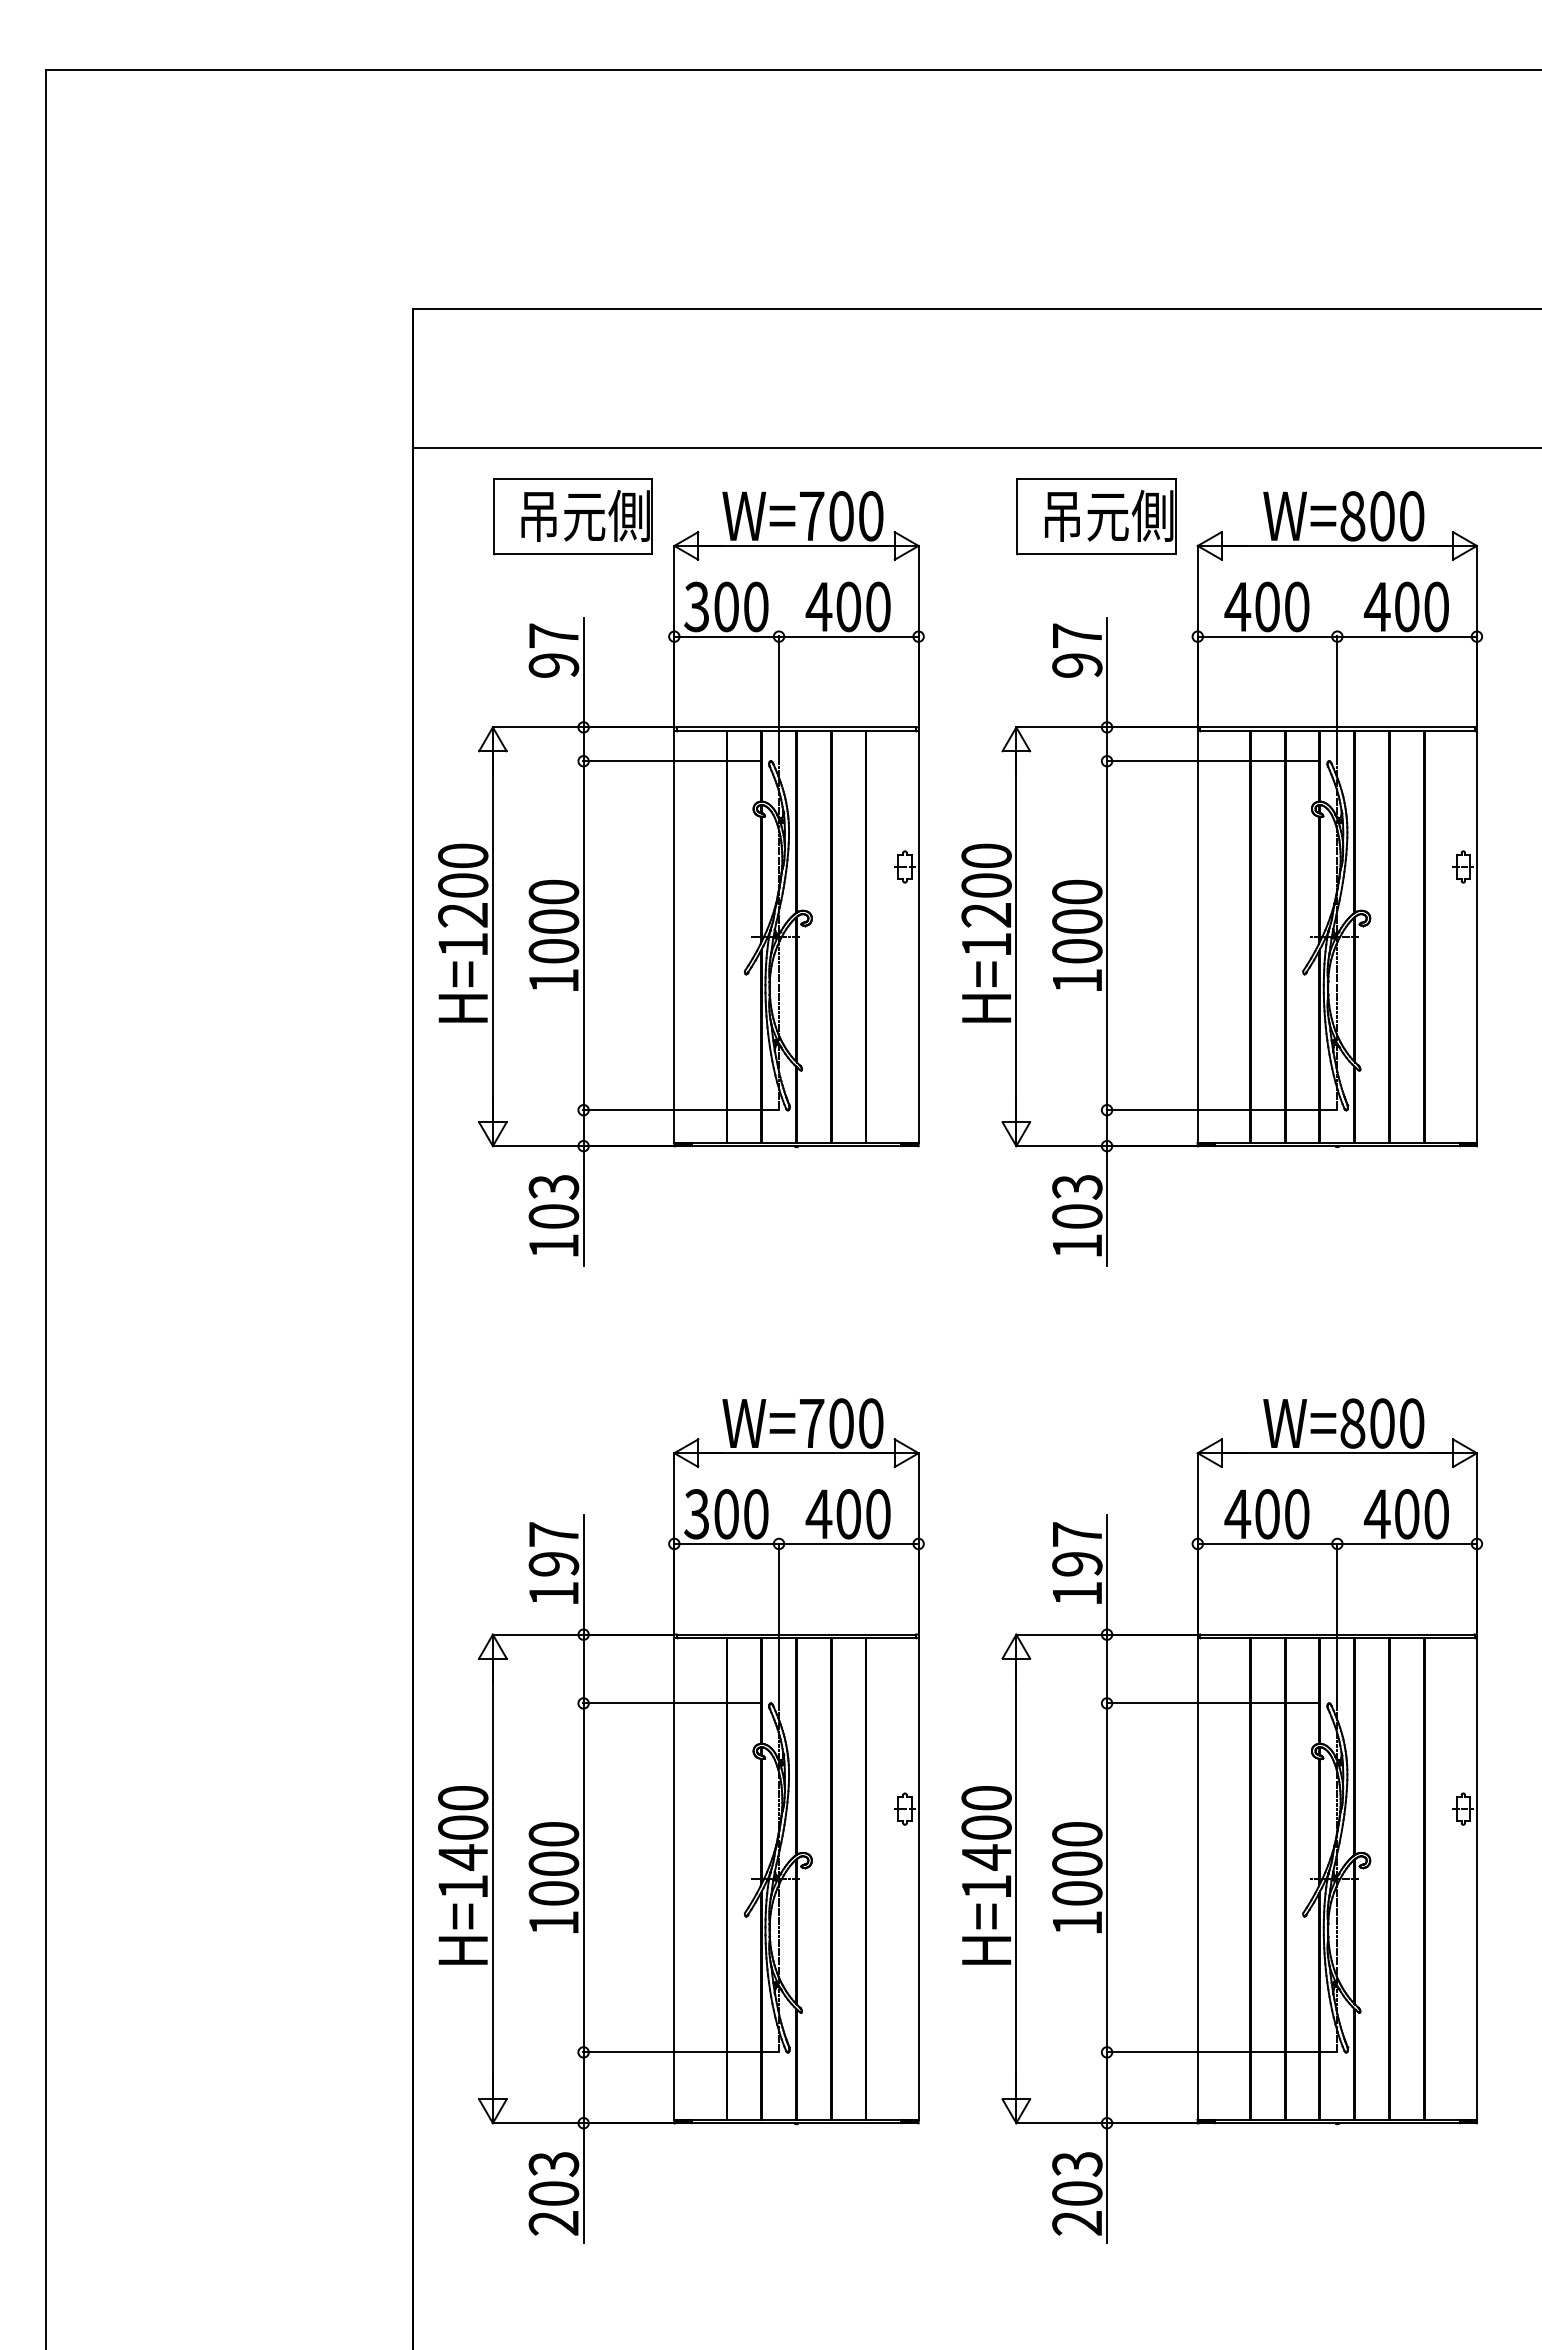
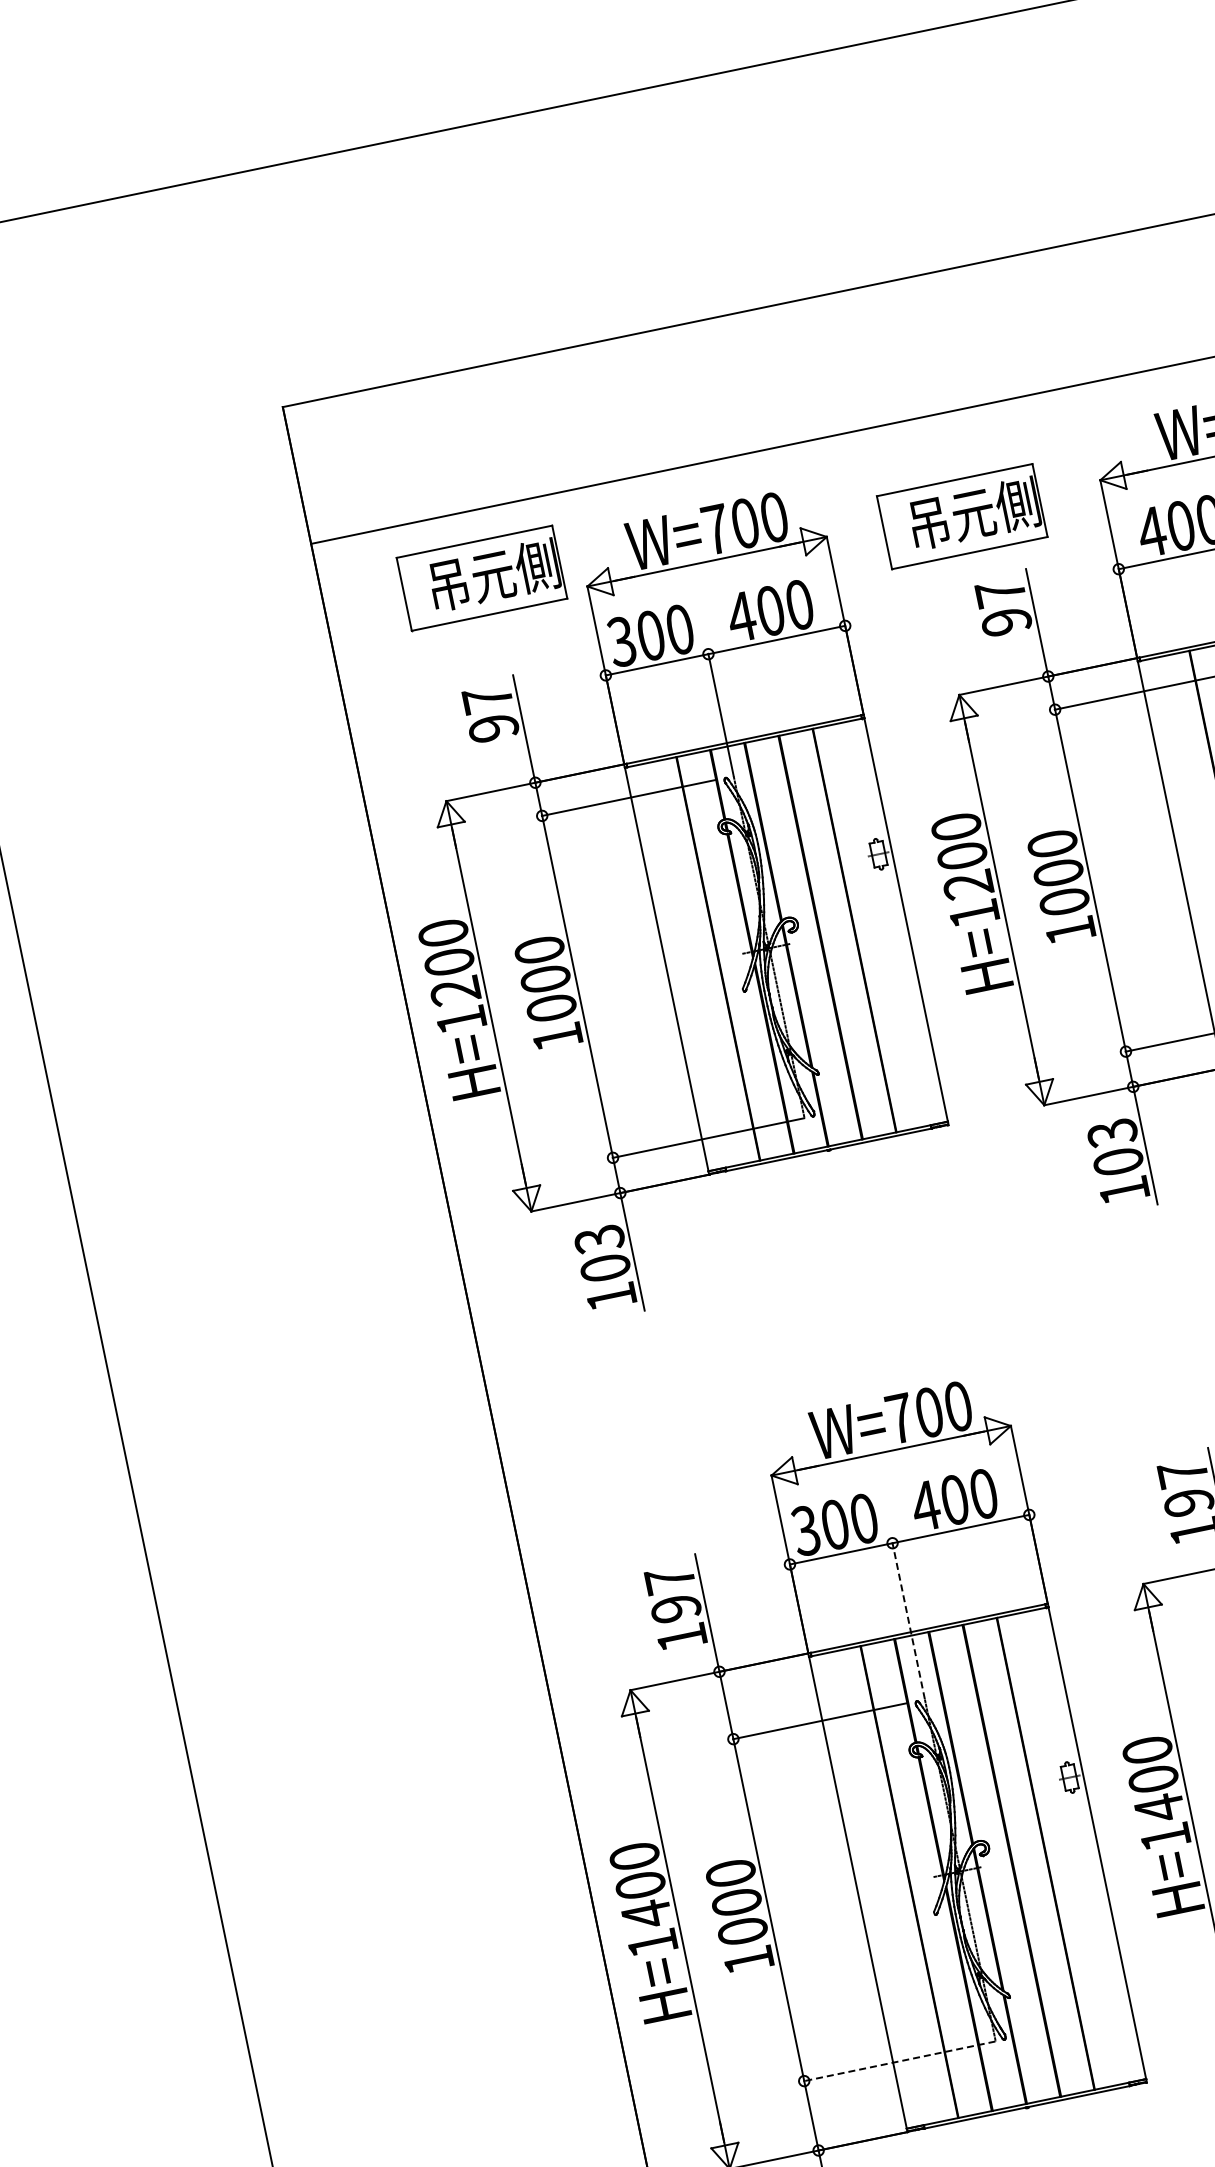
part: (1096, 516) -> (962, 516), moved
line: (779, 1623) -> (909, 1621), solid -> dashed
line: (680, 2052) -> (899, 2061), solid -> dashed

